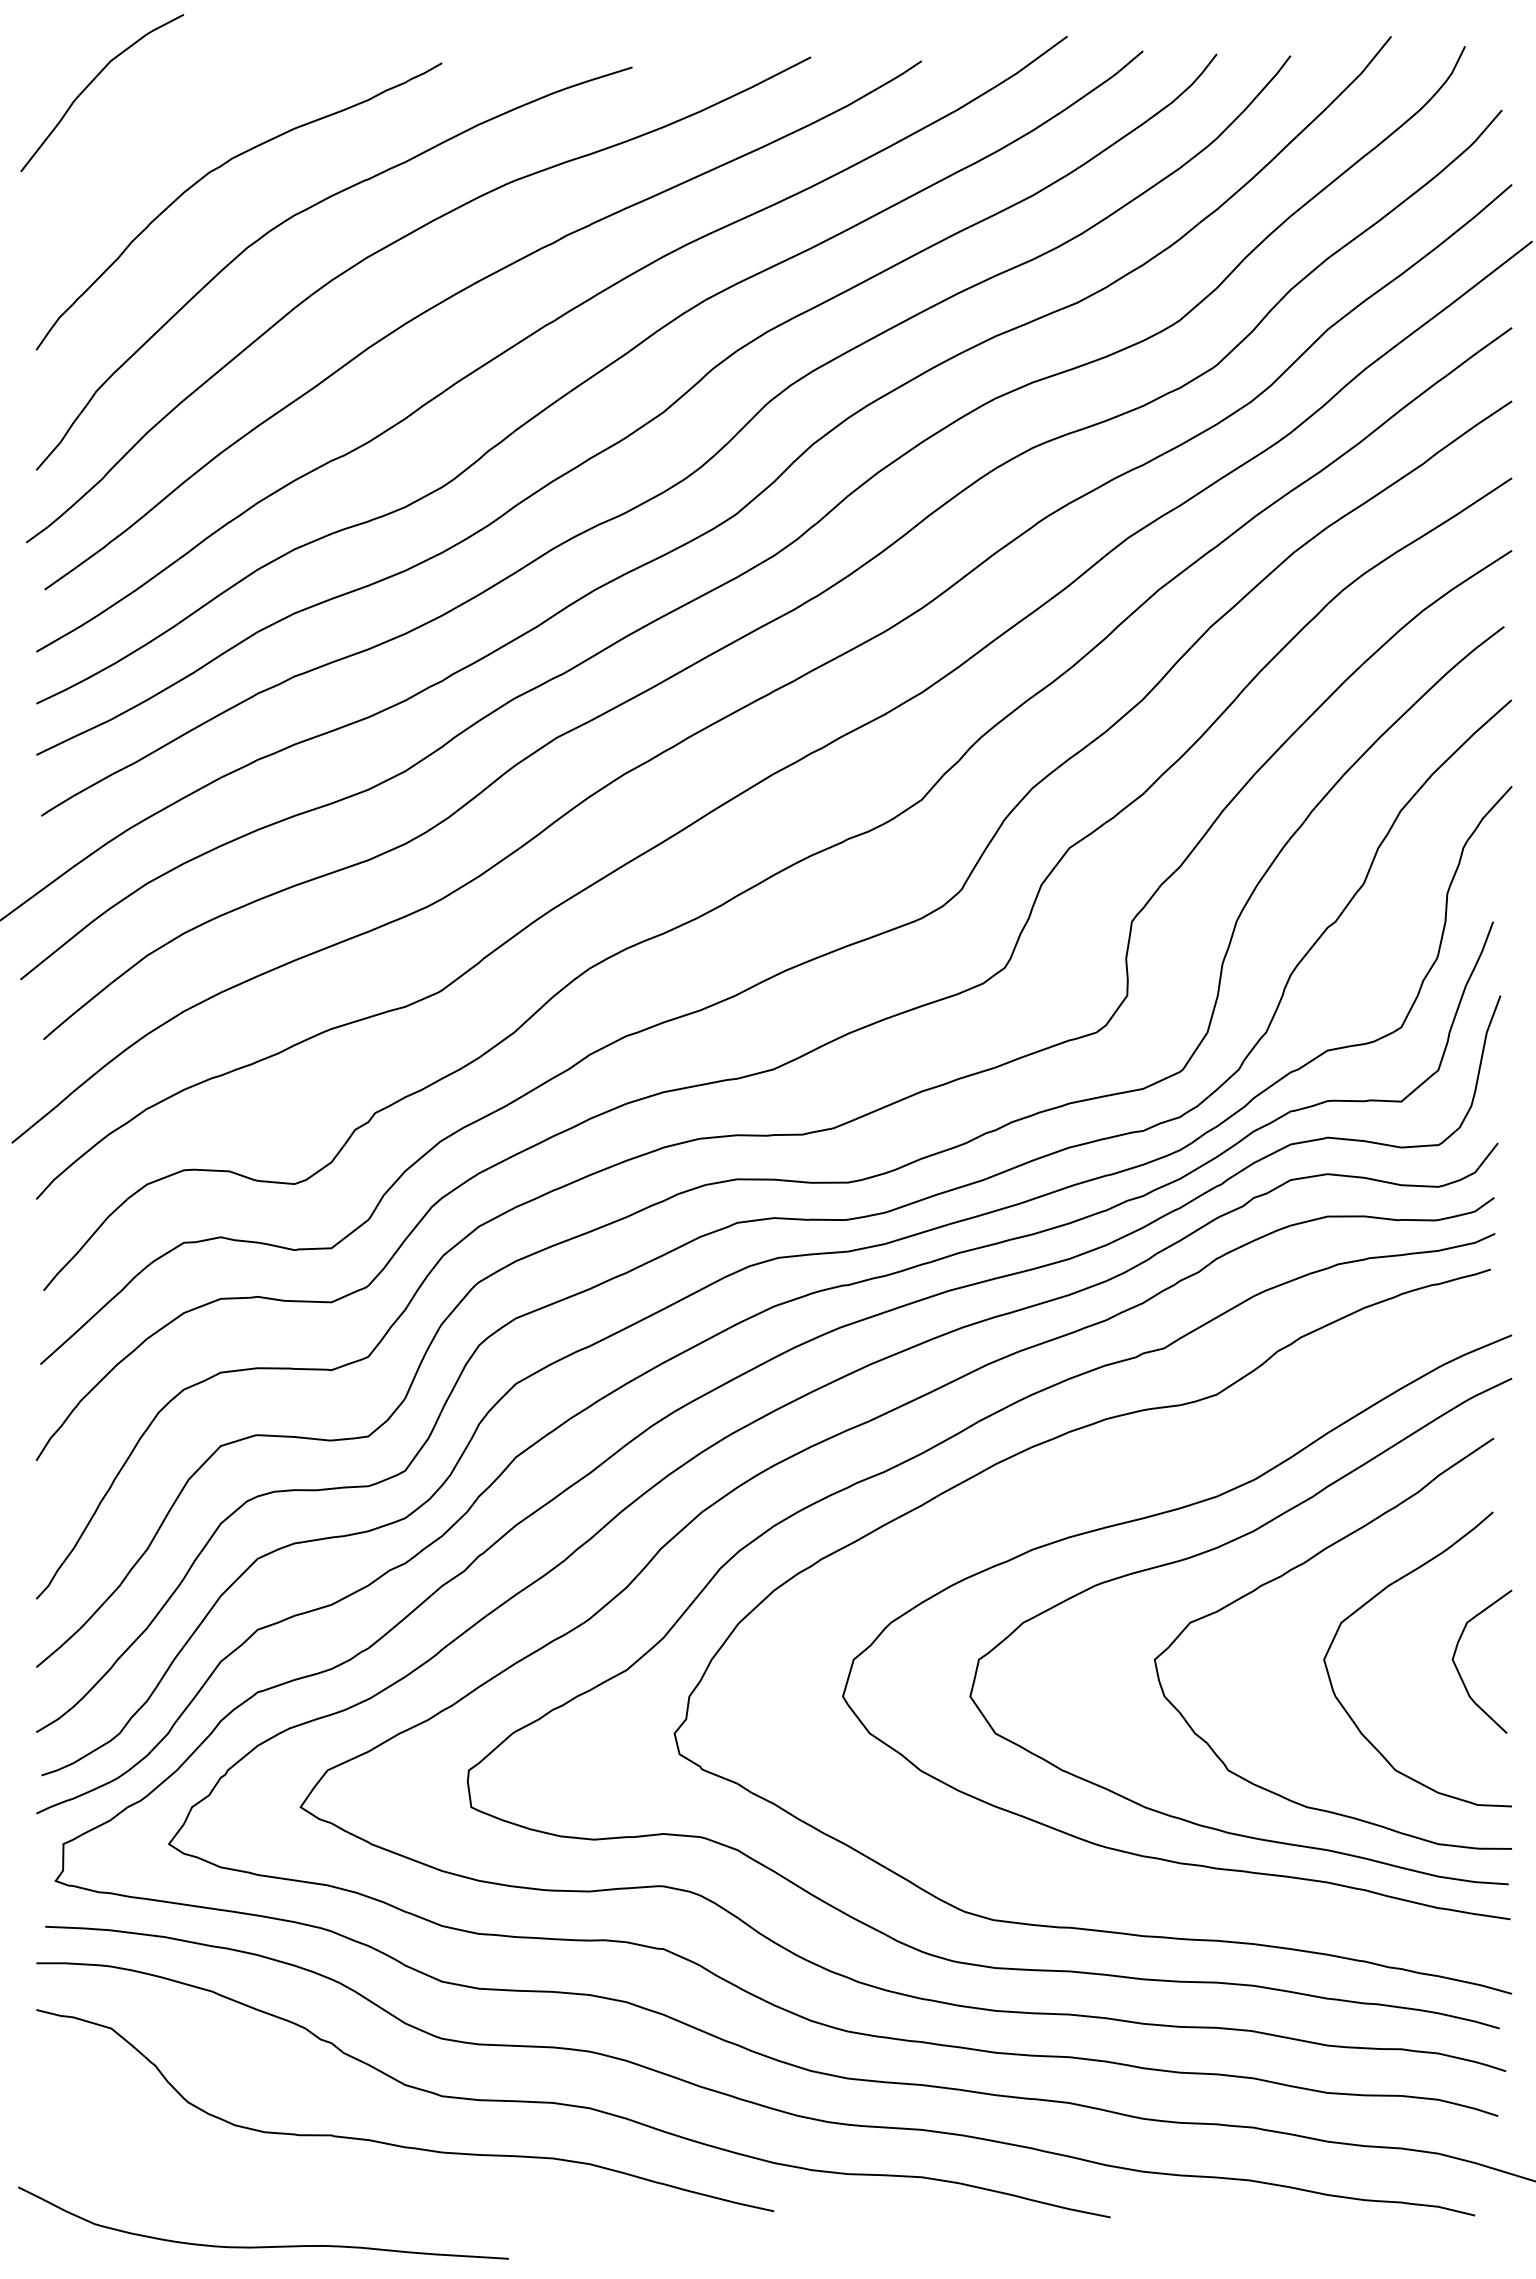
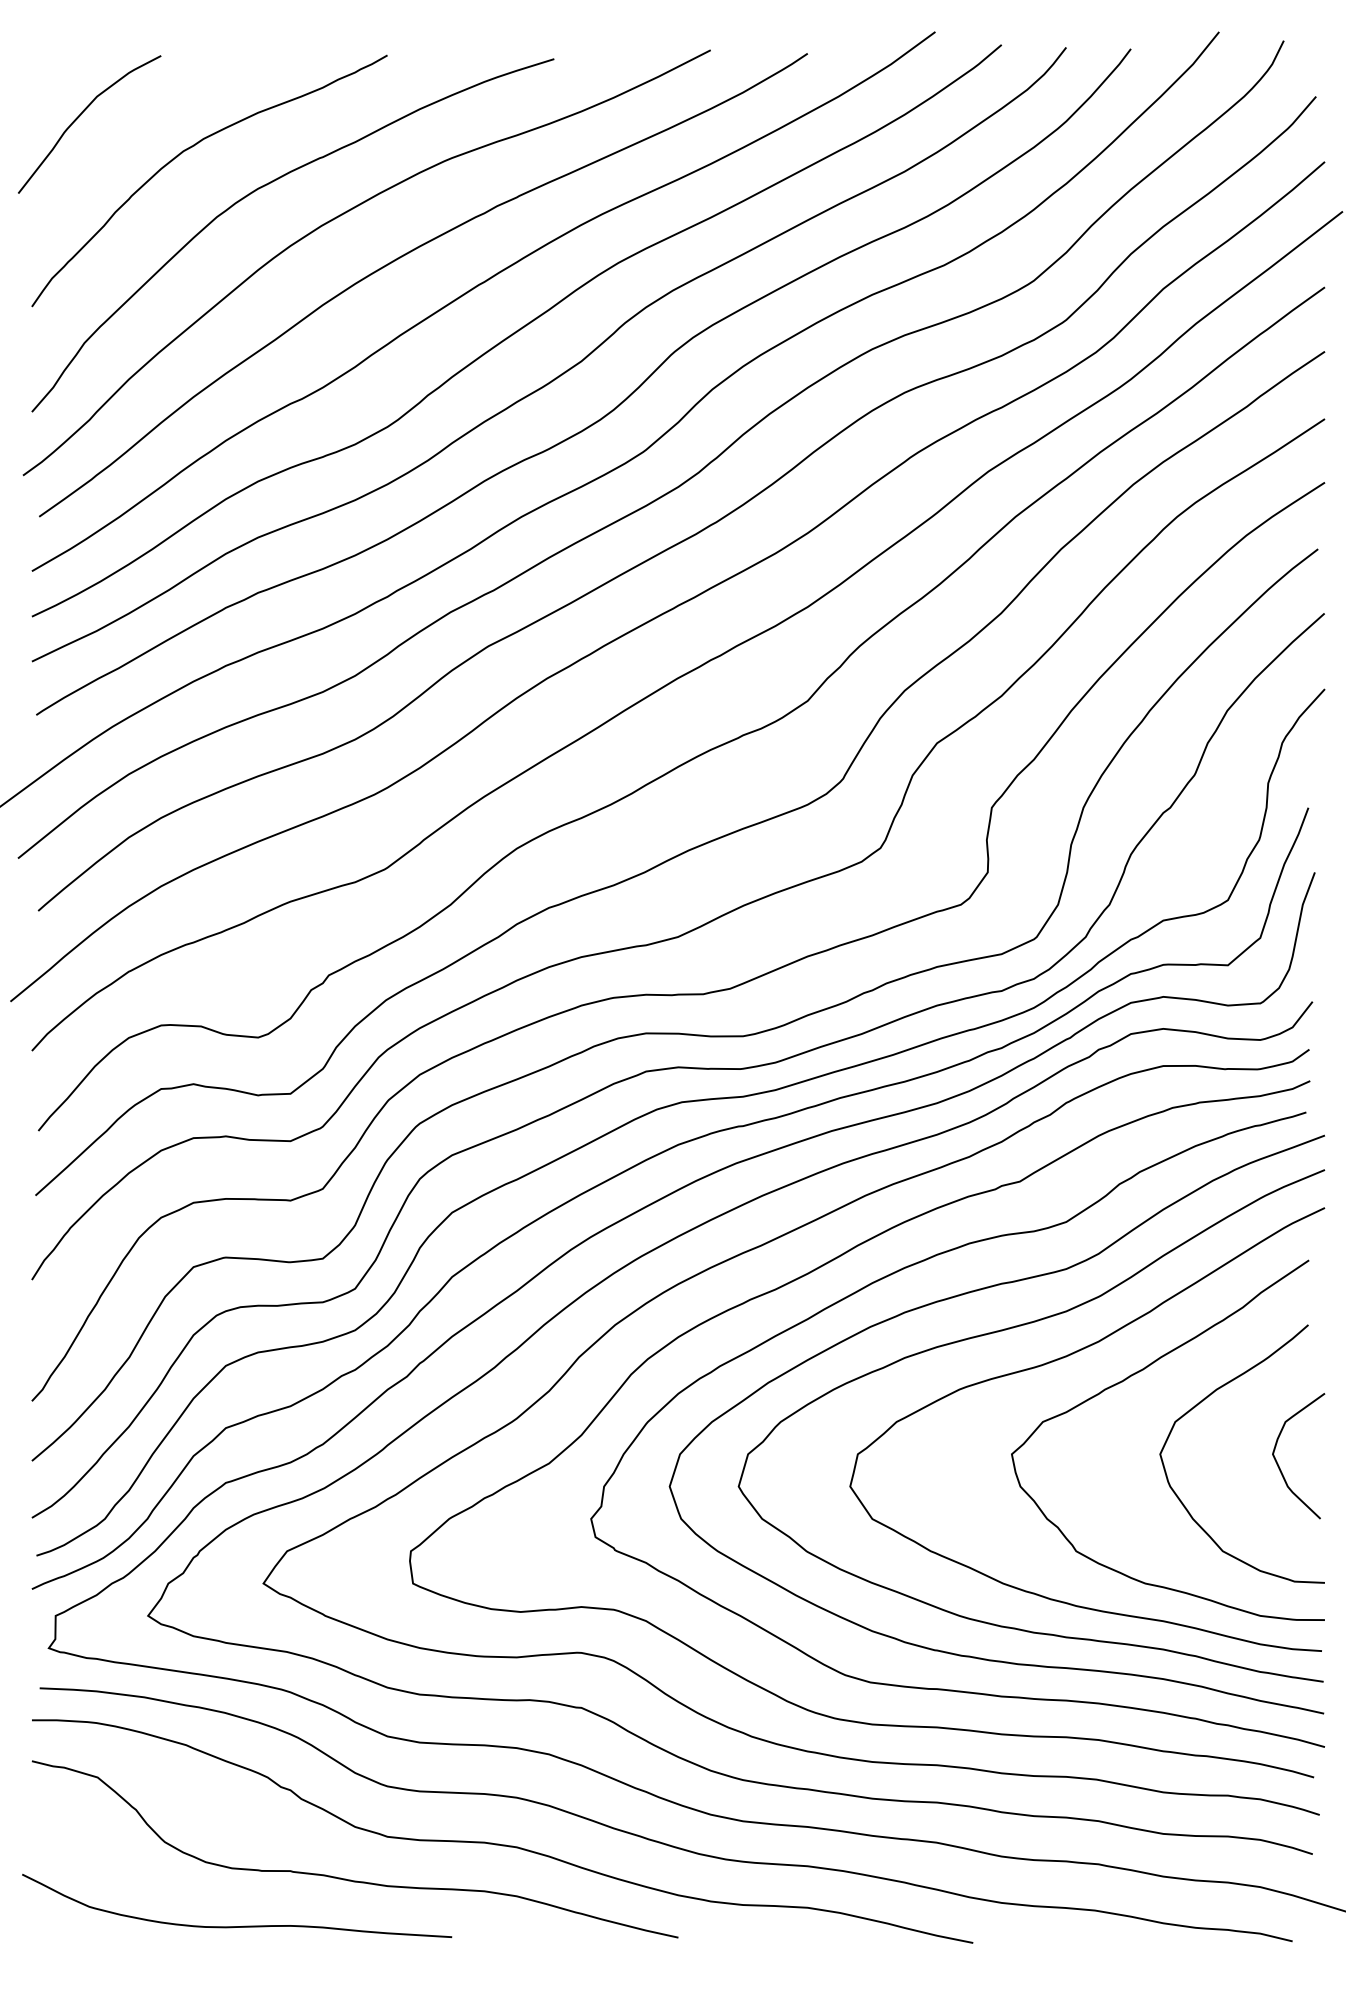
curve: (92, 82) -> (81, 115), moved
curve: (1091, 1480) -> (956, 1297), added
curve: (263, 2246) -> (237, 1926), moved

